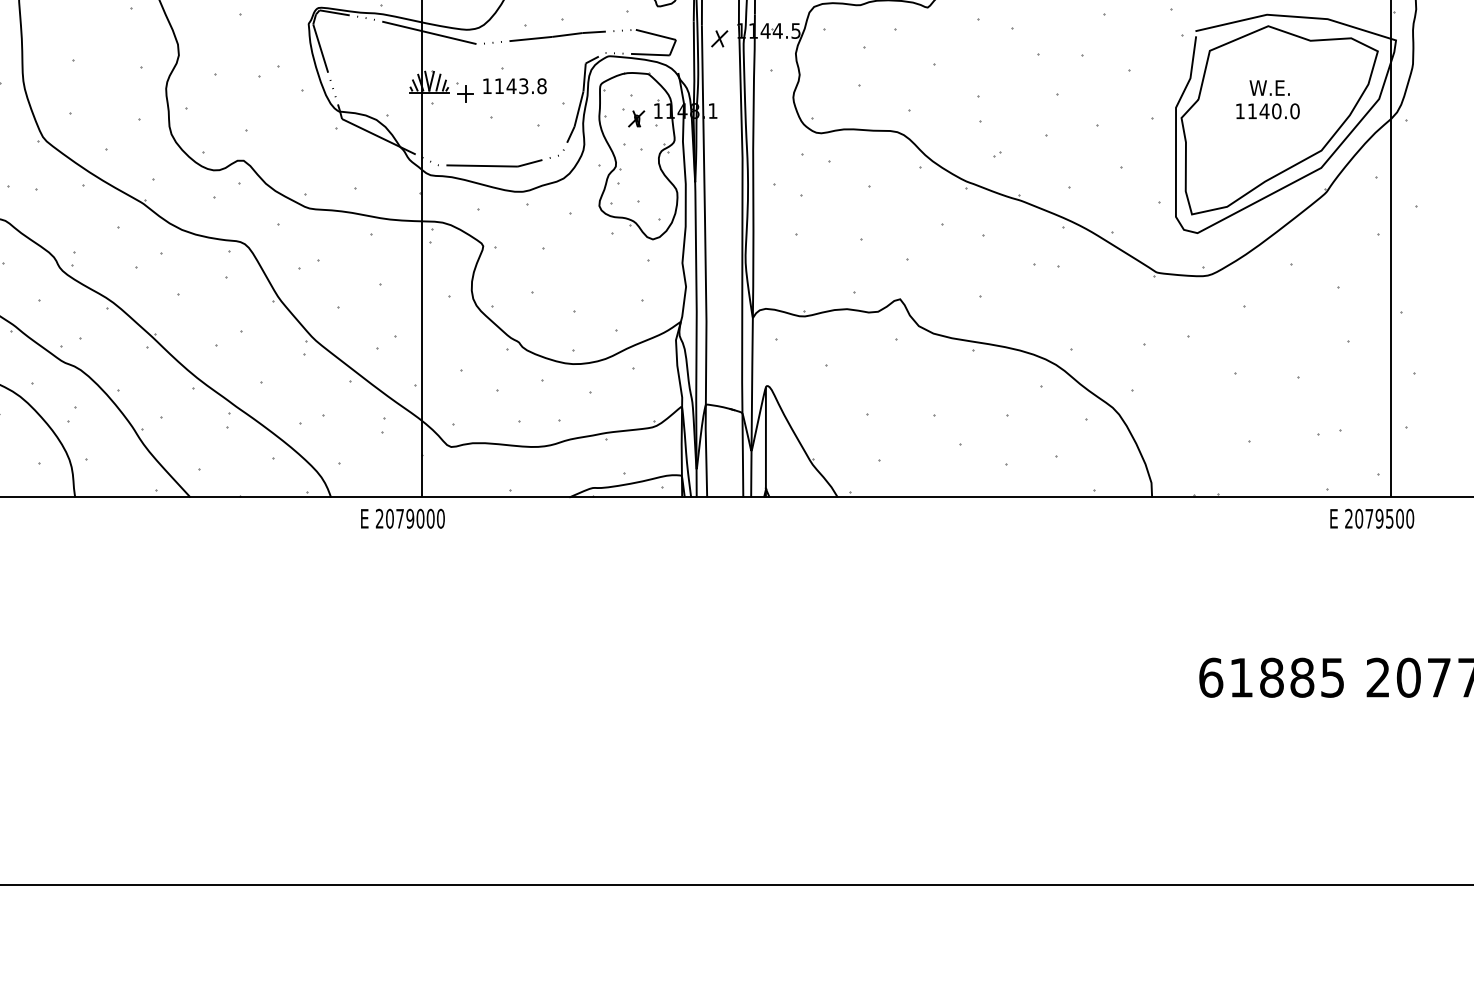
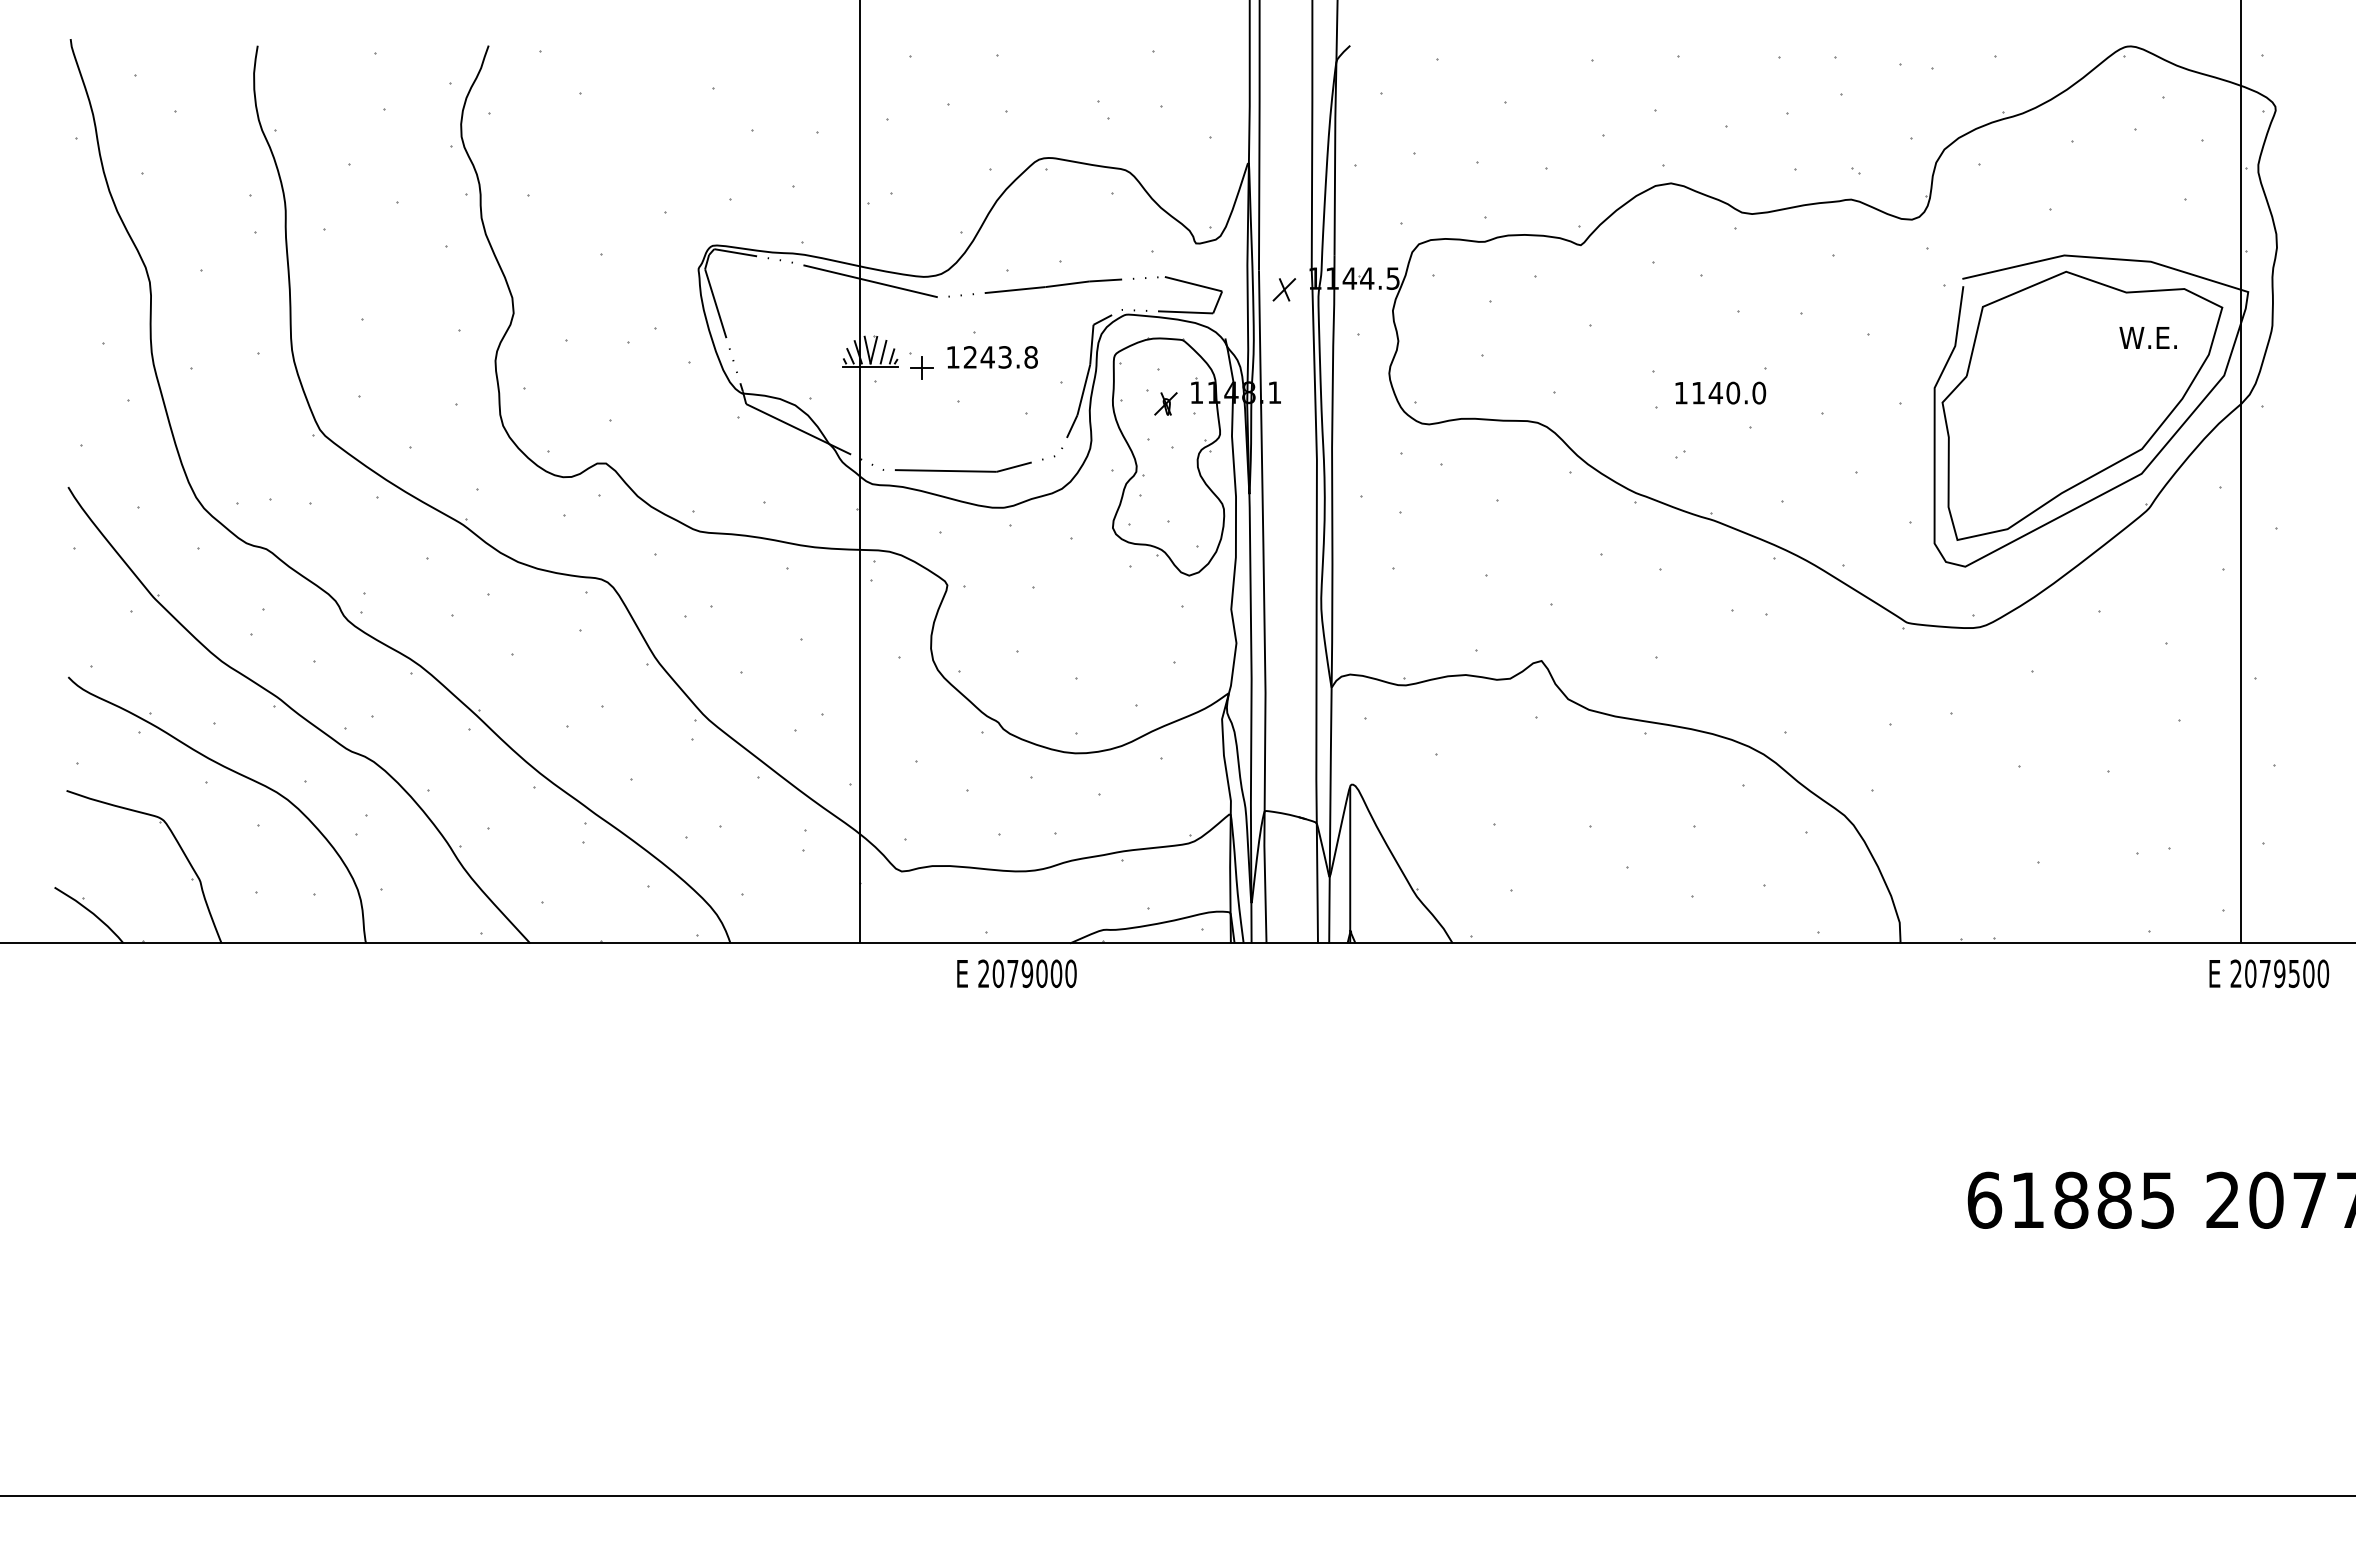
text: (498, 86) -> (969, 357), 1143.8 -> 1243.8
text: (1269, 87) -> (2147, 337), moved
text: (1267, 110) -> (1720, 392), moved
text: (402, 518) -> (1016, 973), moved
text: (1372, 518) -> (2269, 973), moved

